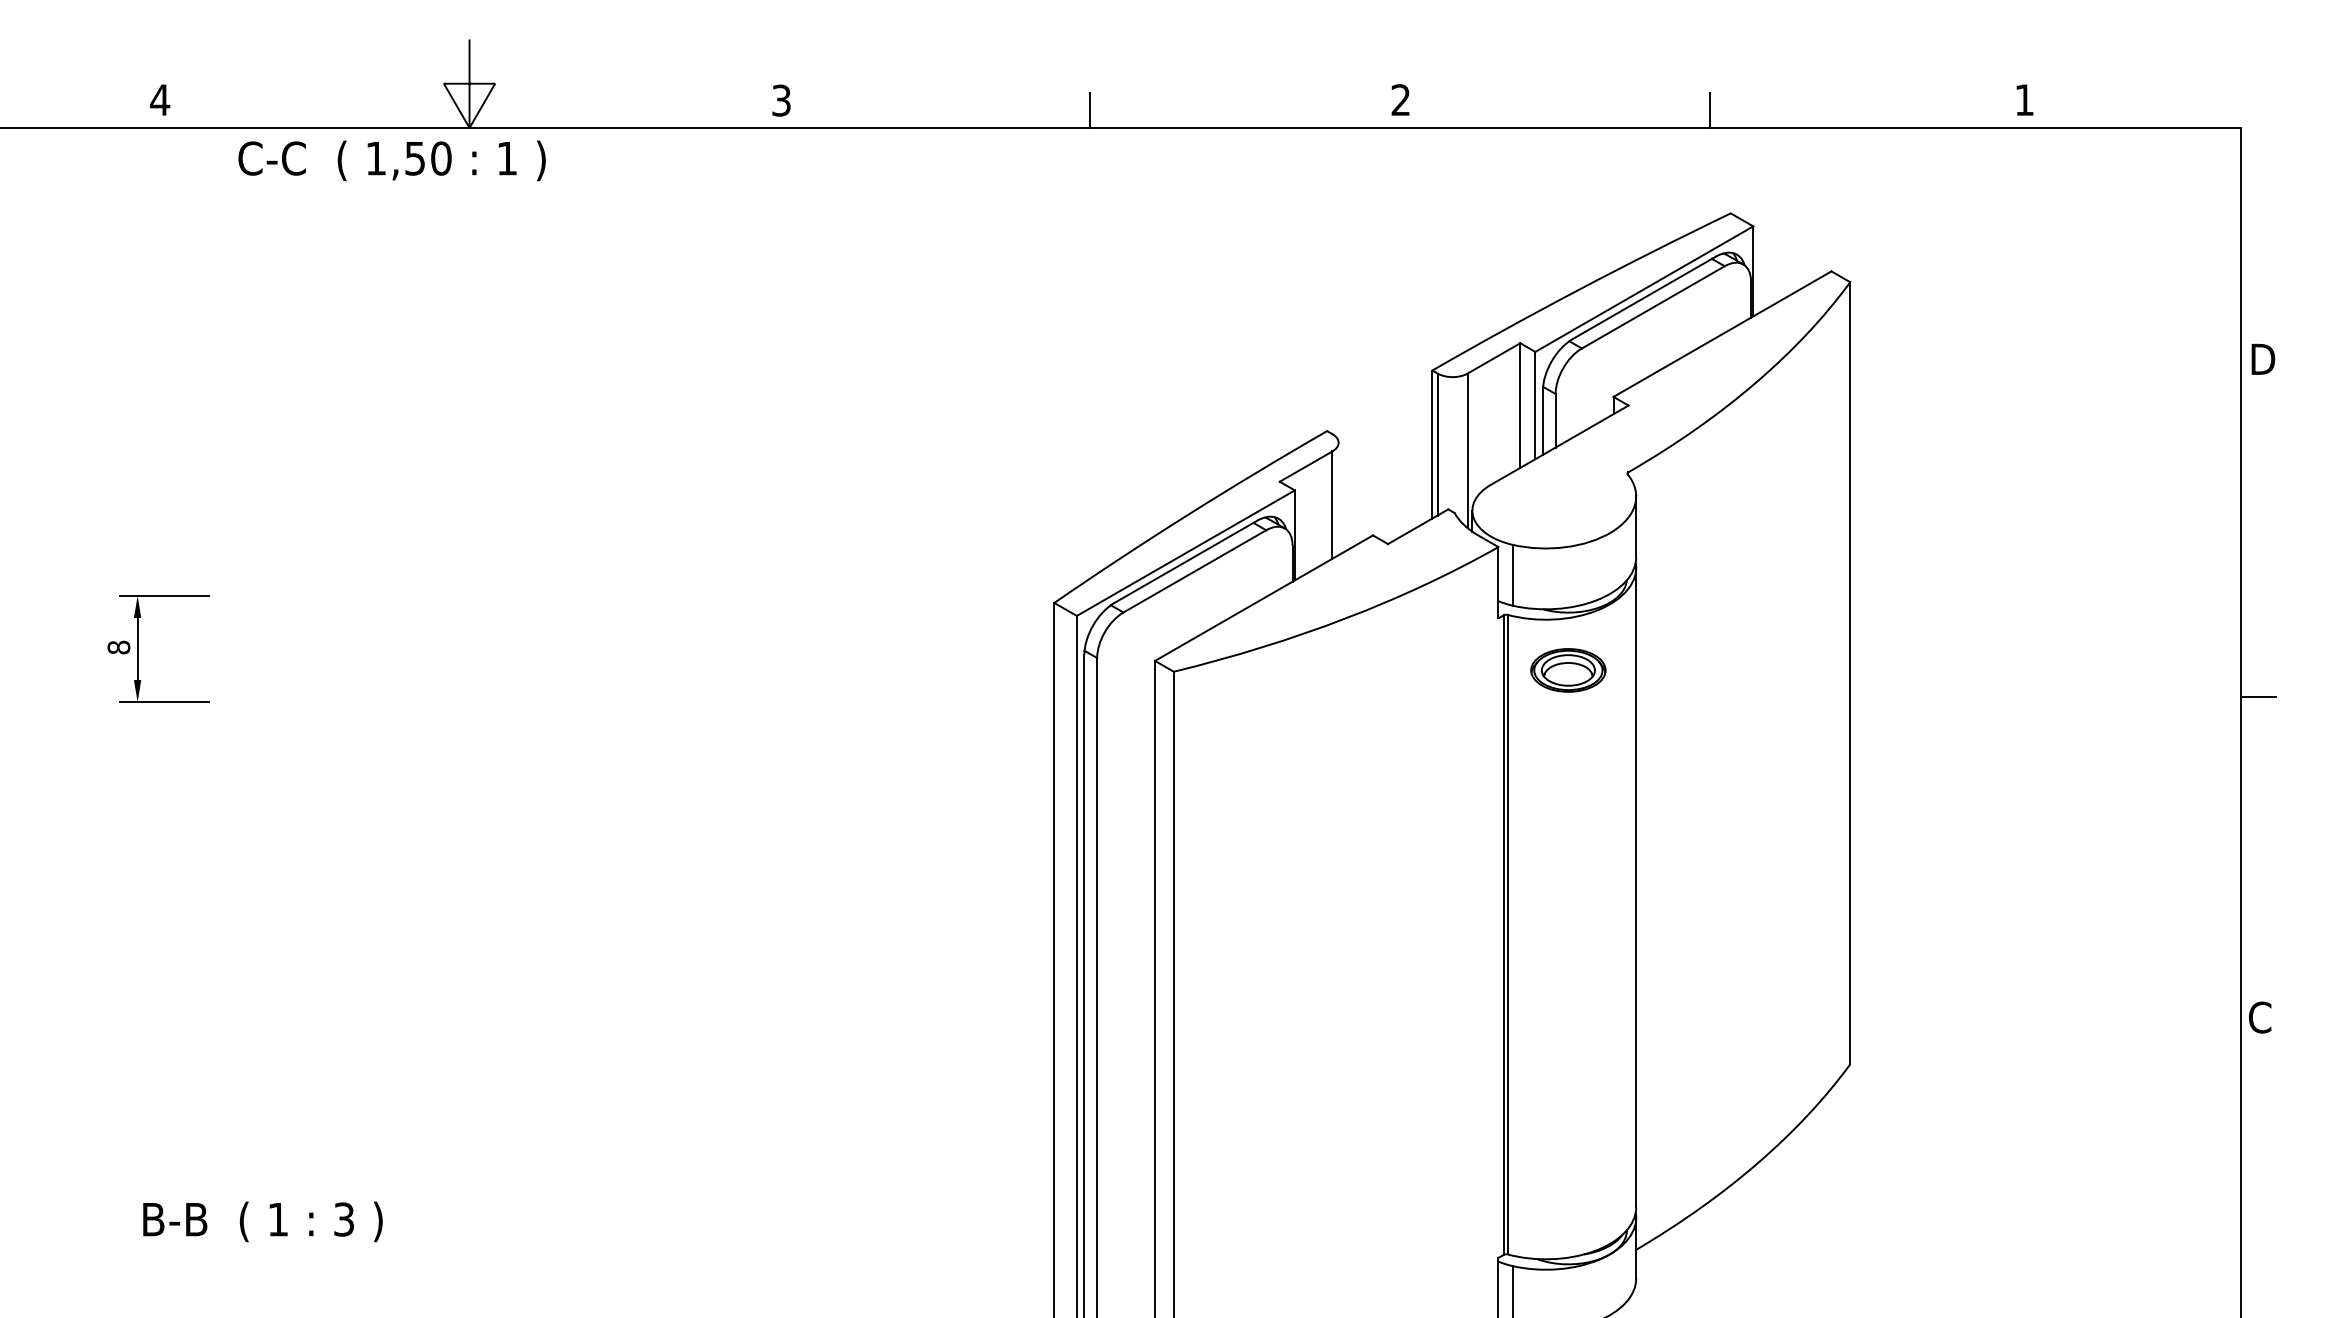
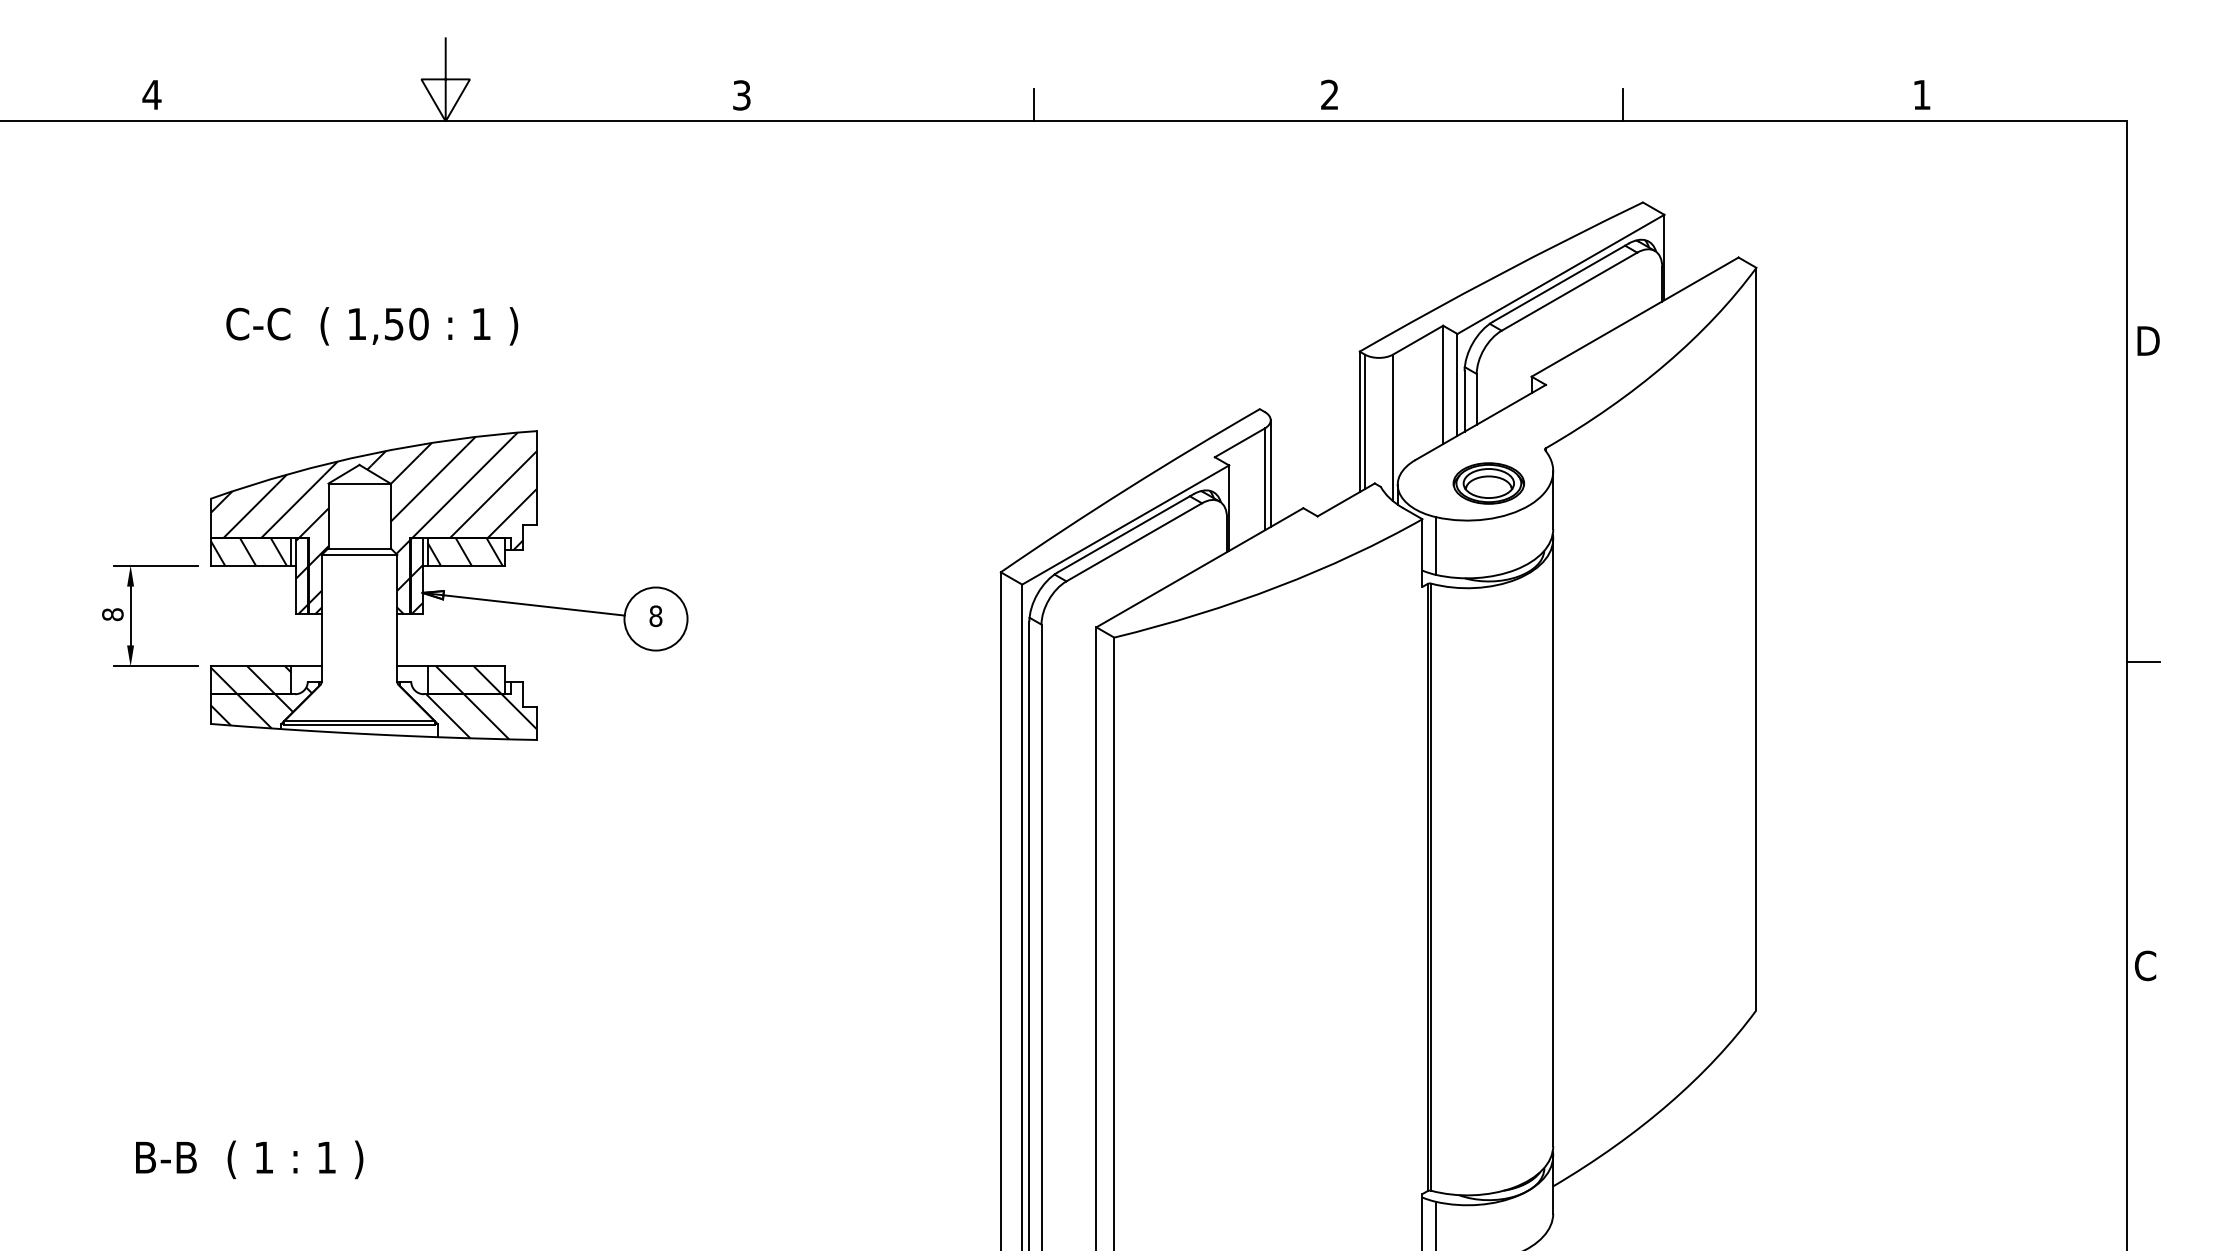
text: (391, 160) -> (371, 325), moved
line: (1338, 498) -> (1270, 473), added
part: (468, 621) -> (444, 589), added
part: (1568, 670) -> (1488, 483), moved
text: (343, 1219) -> (326, 1157), 3 -> 1

